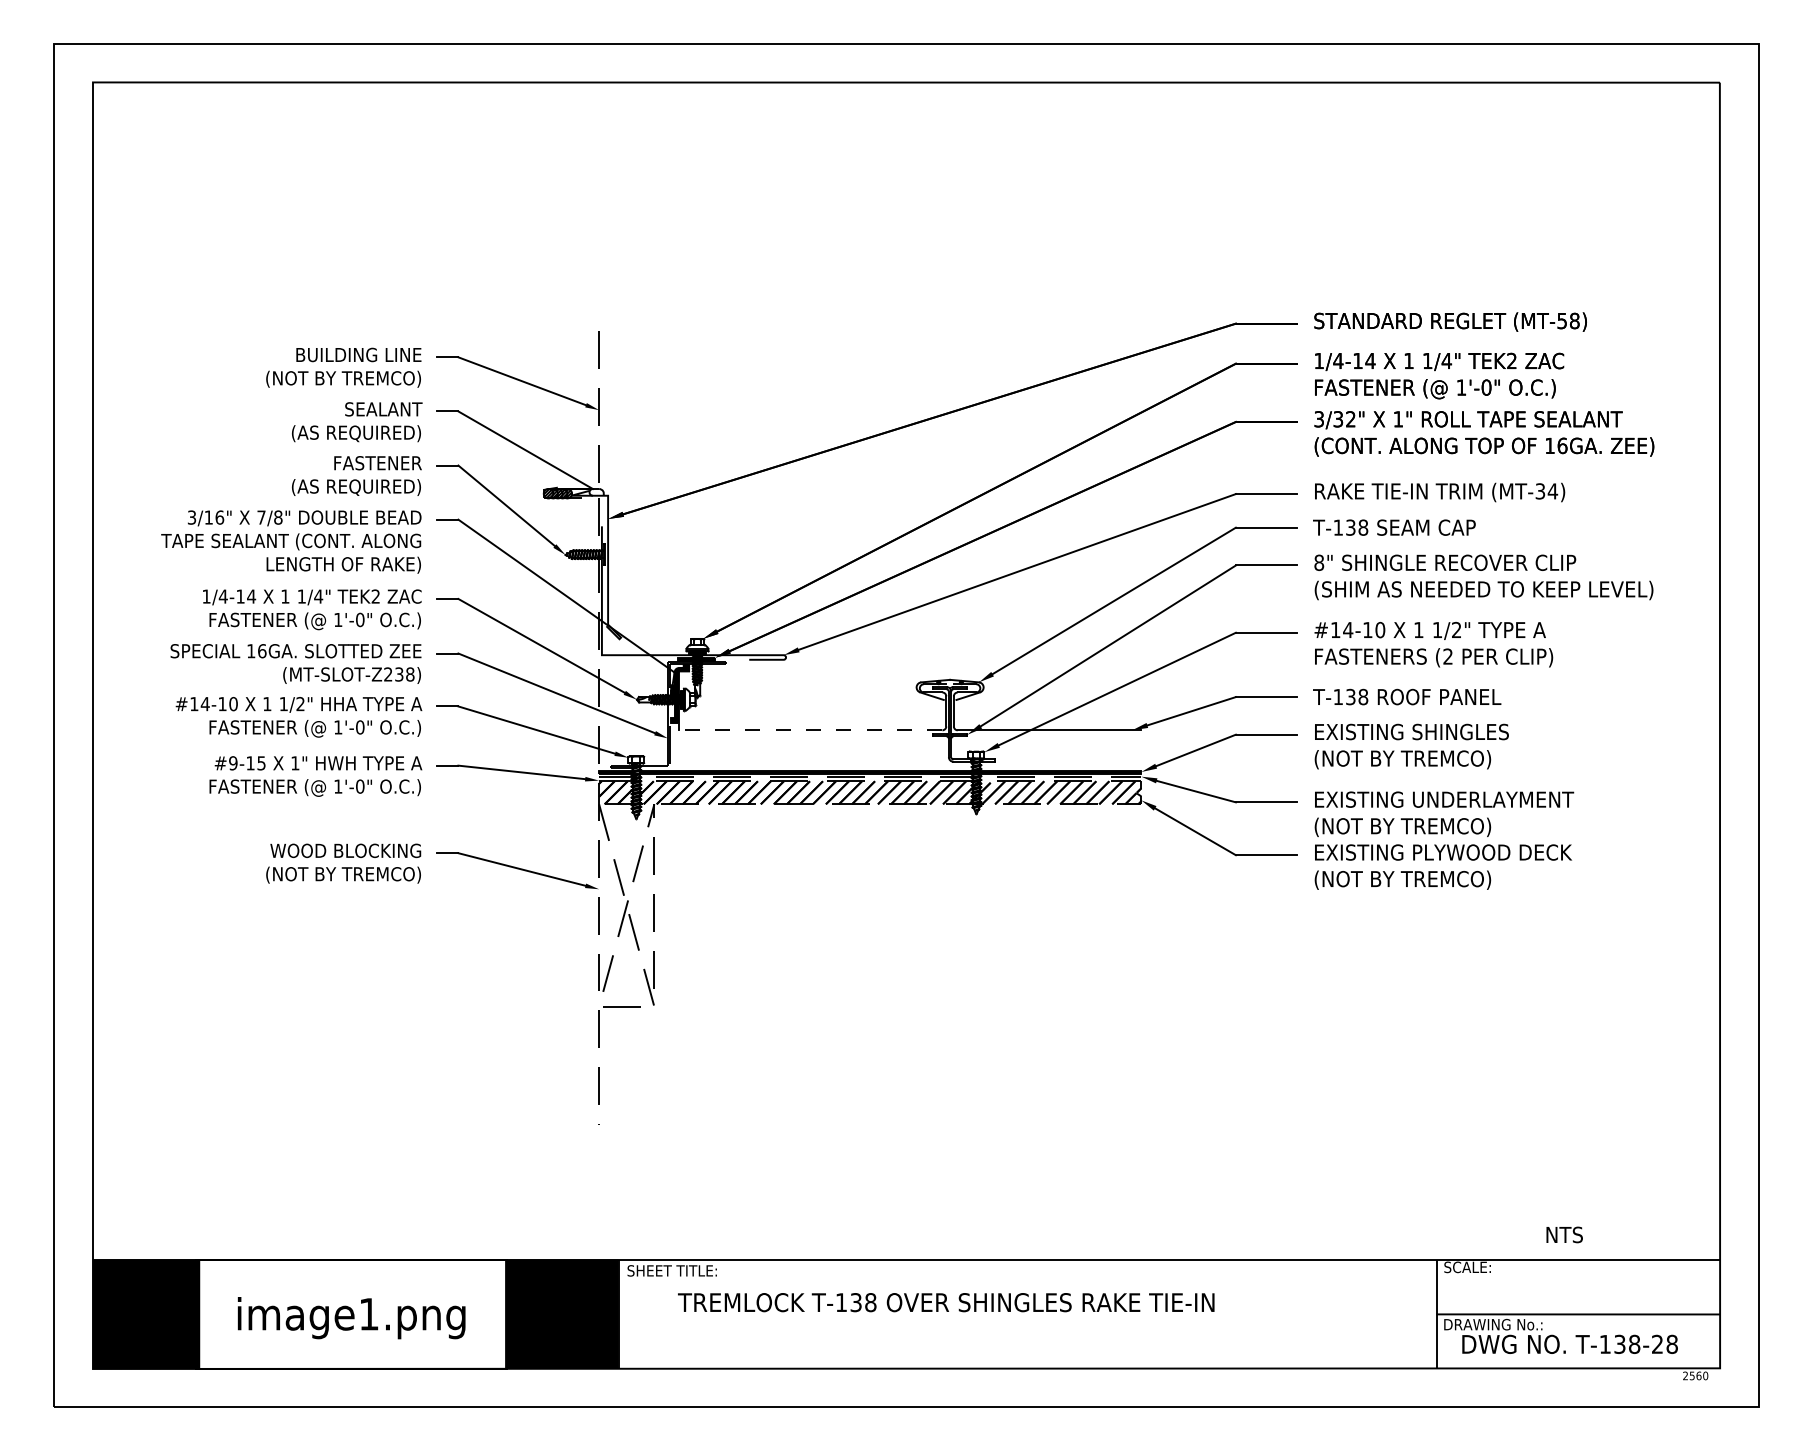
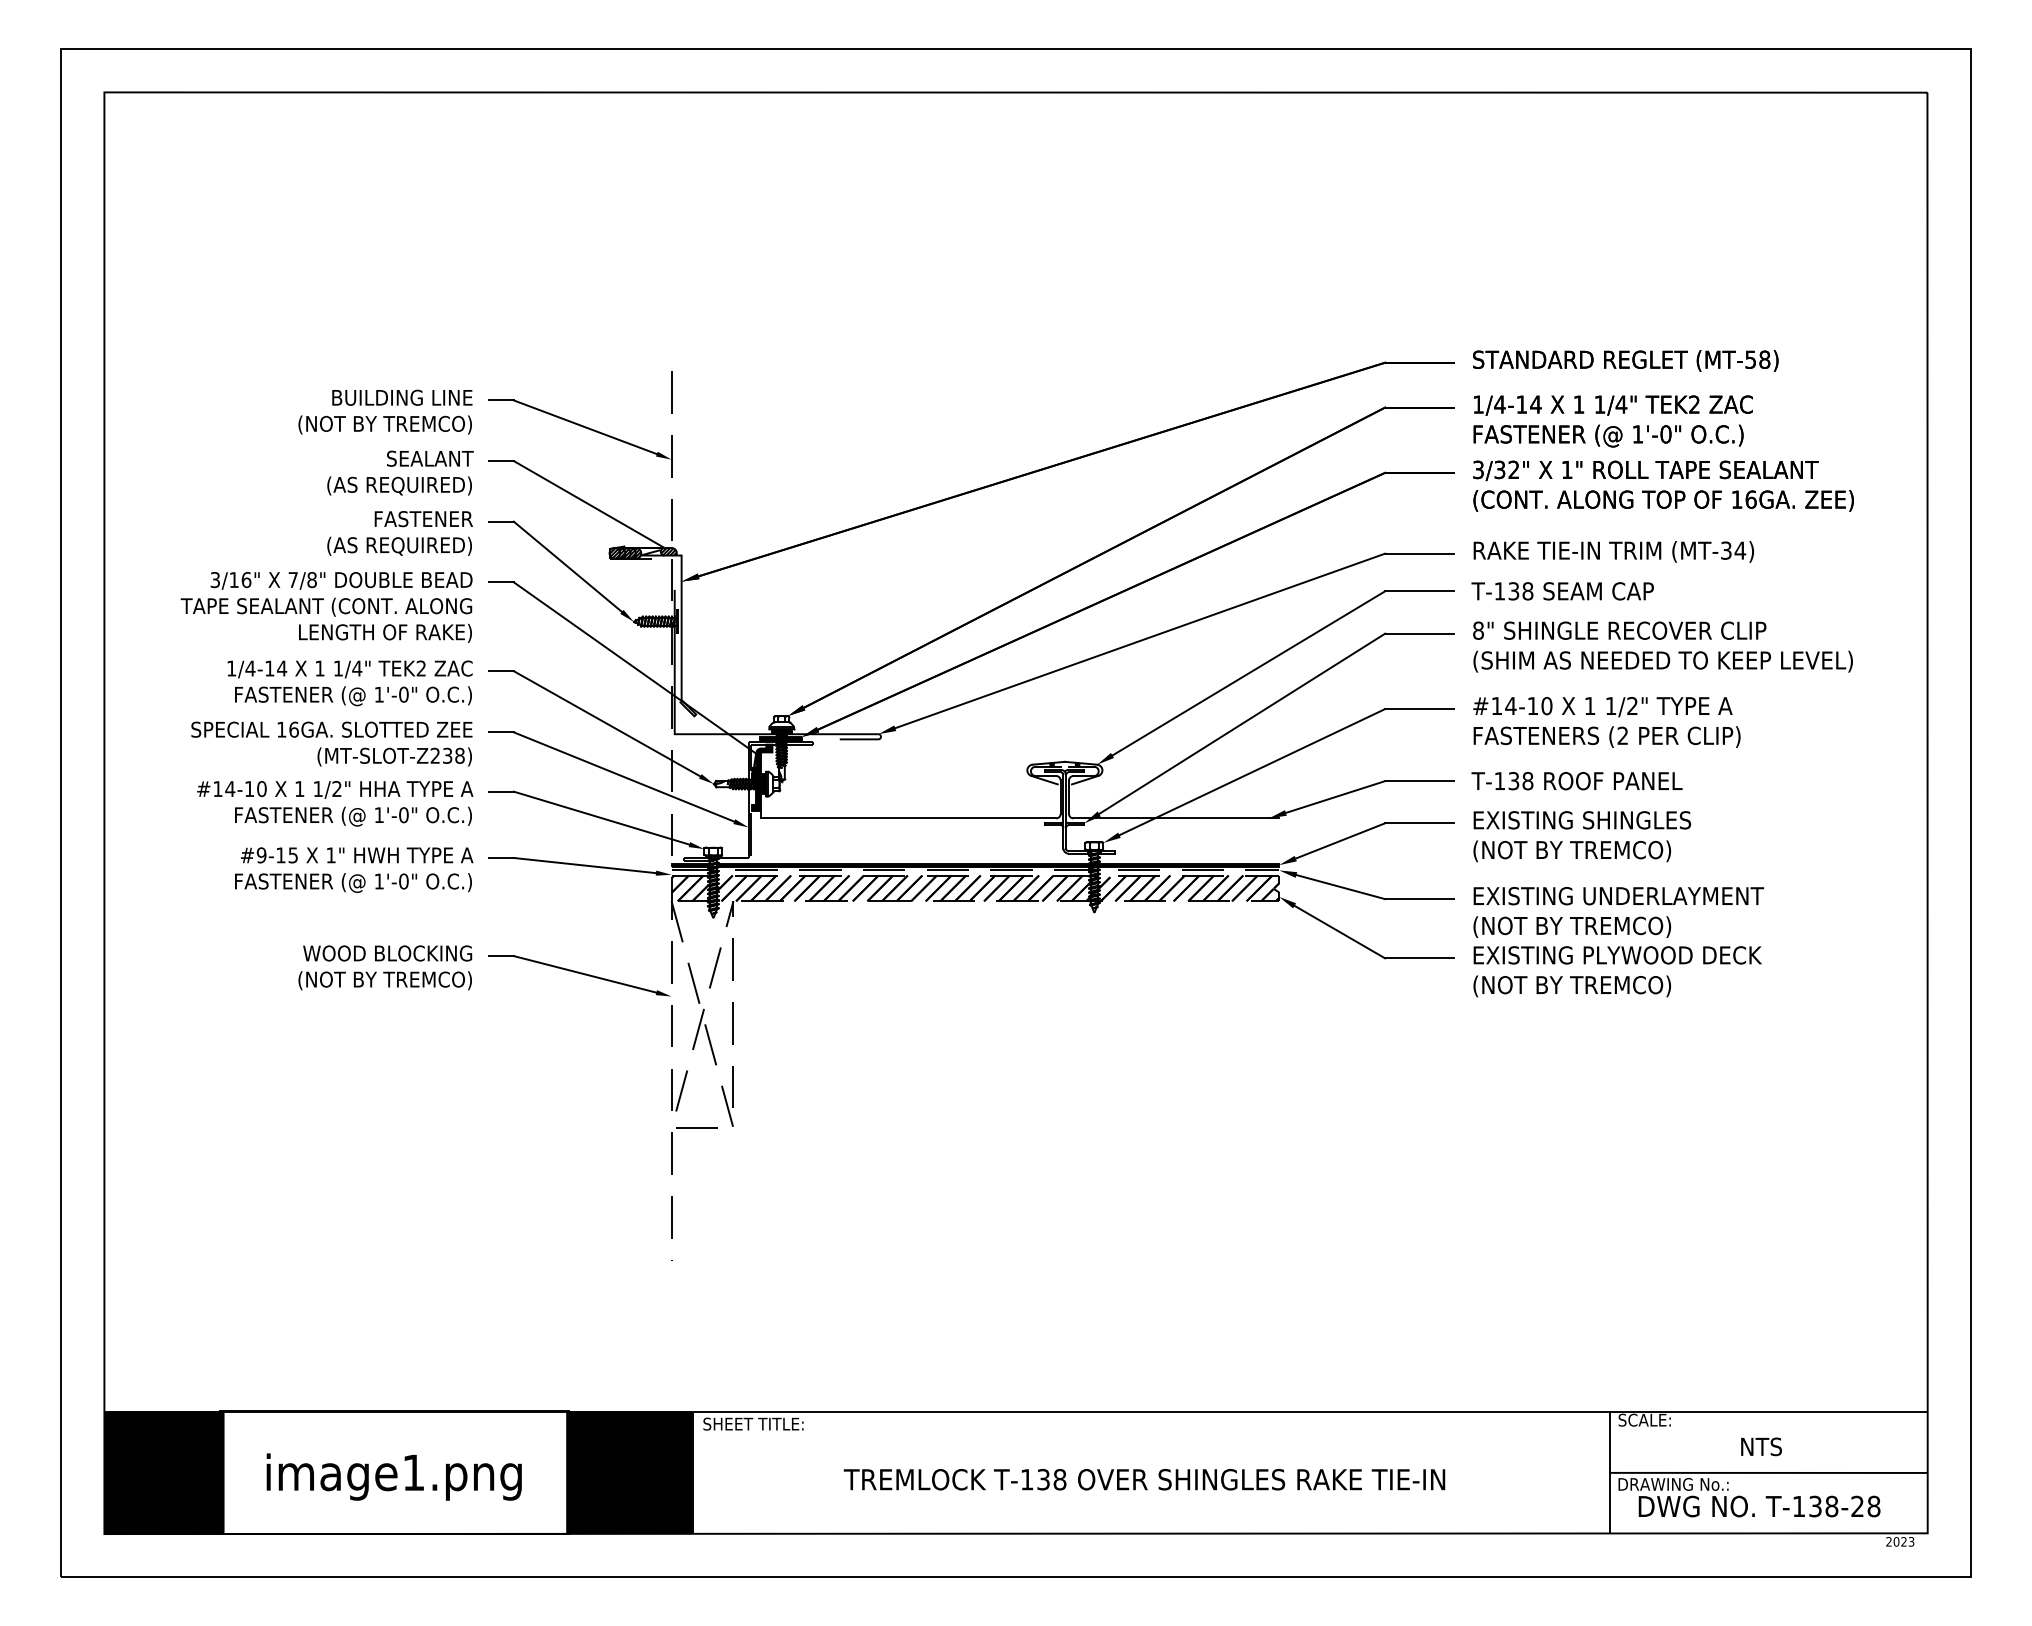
hatch: (596, 492) -> (668, 551), added
line: (810, 730) -> (908, 818), dashed -> solid
text: (1564, 1234) -> (1761, 1446), moved
text: (946, 1302) -> (1144, 1479), moved
text: (1698, 1375) -> (1903, 1541), 2560 -> 2023

